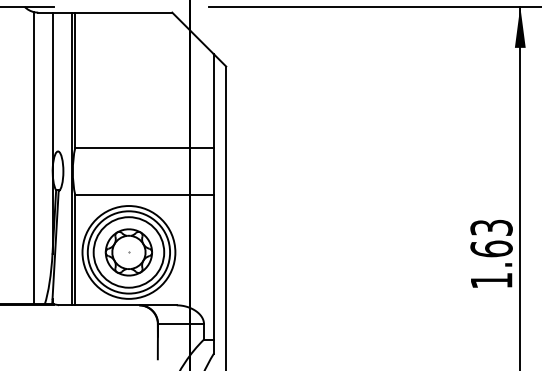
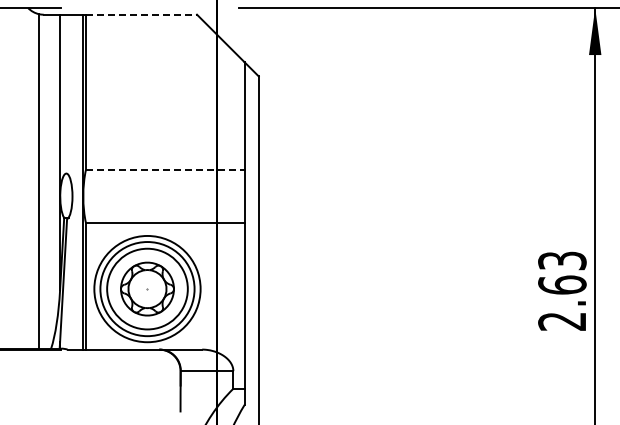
line: (123, 12) -> (141, 14), solid -> dashed
line: (144, 147) -> (165, 169), solid -> dashed
text: (490, 280) -> (561, 321), 1.63 -> 2.63

